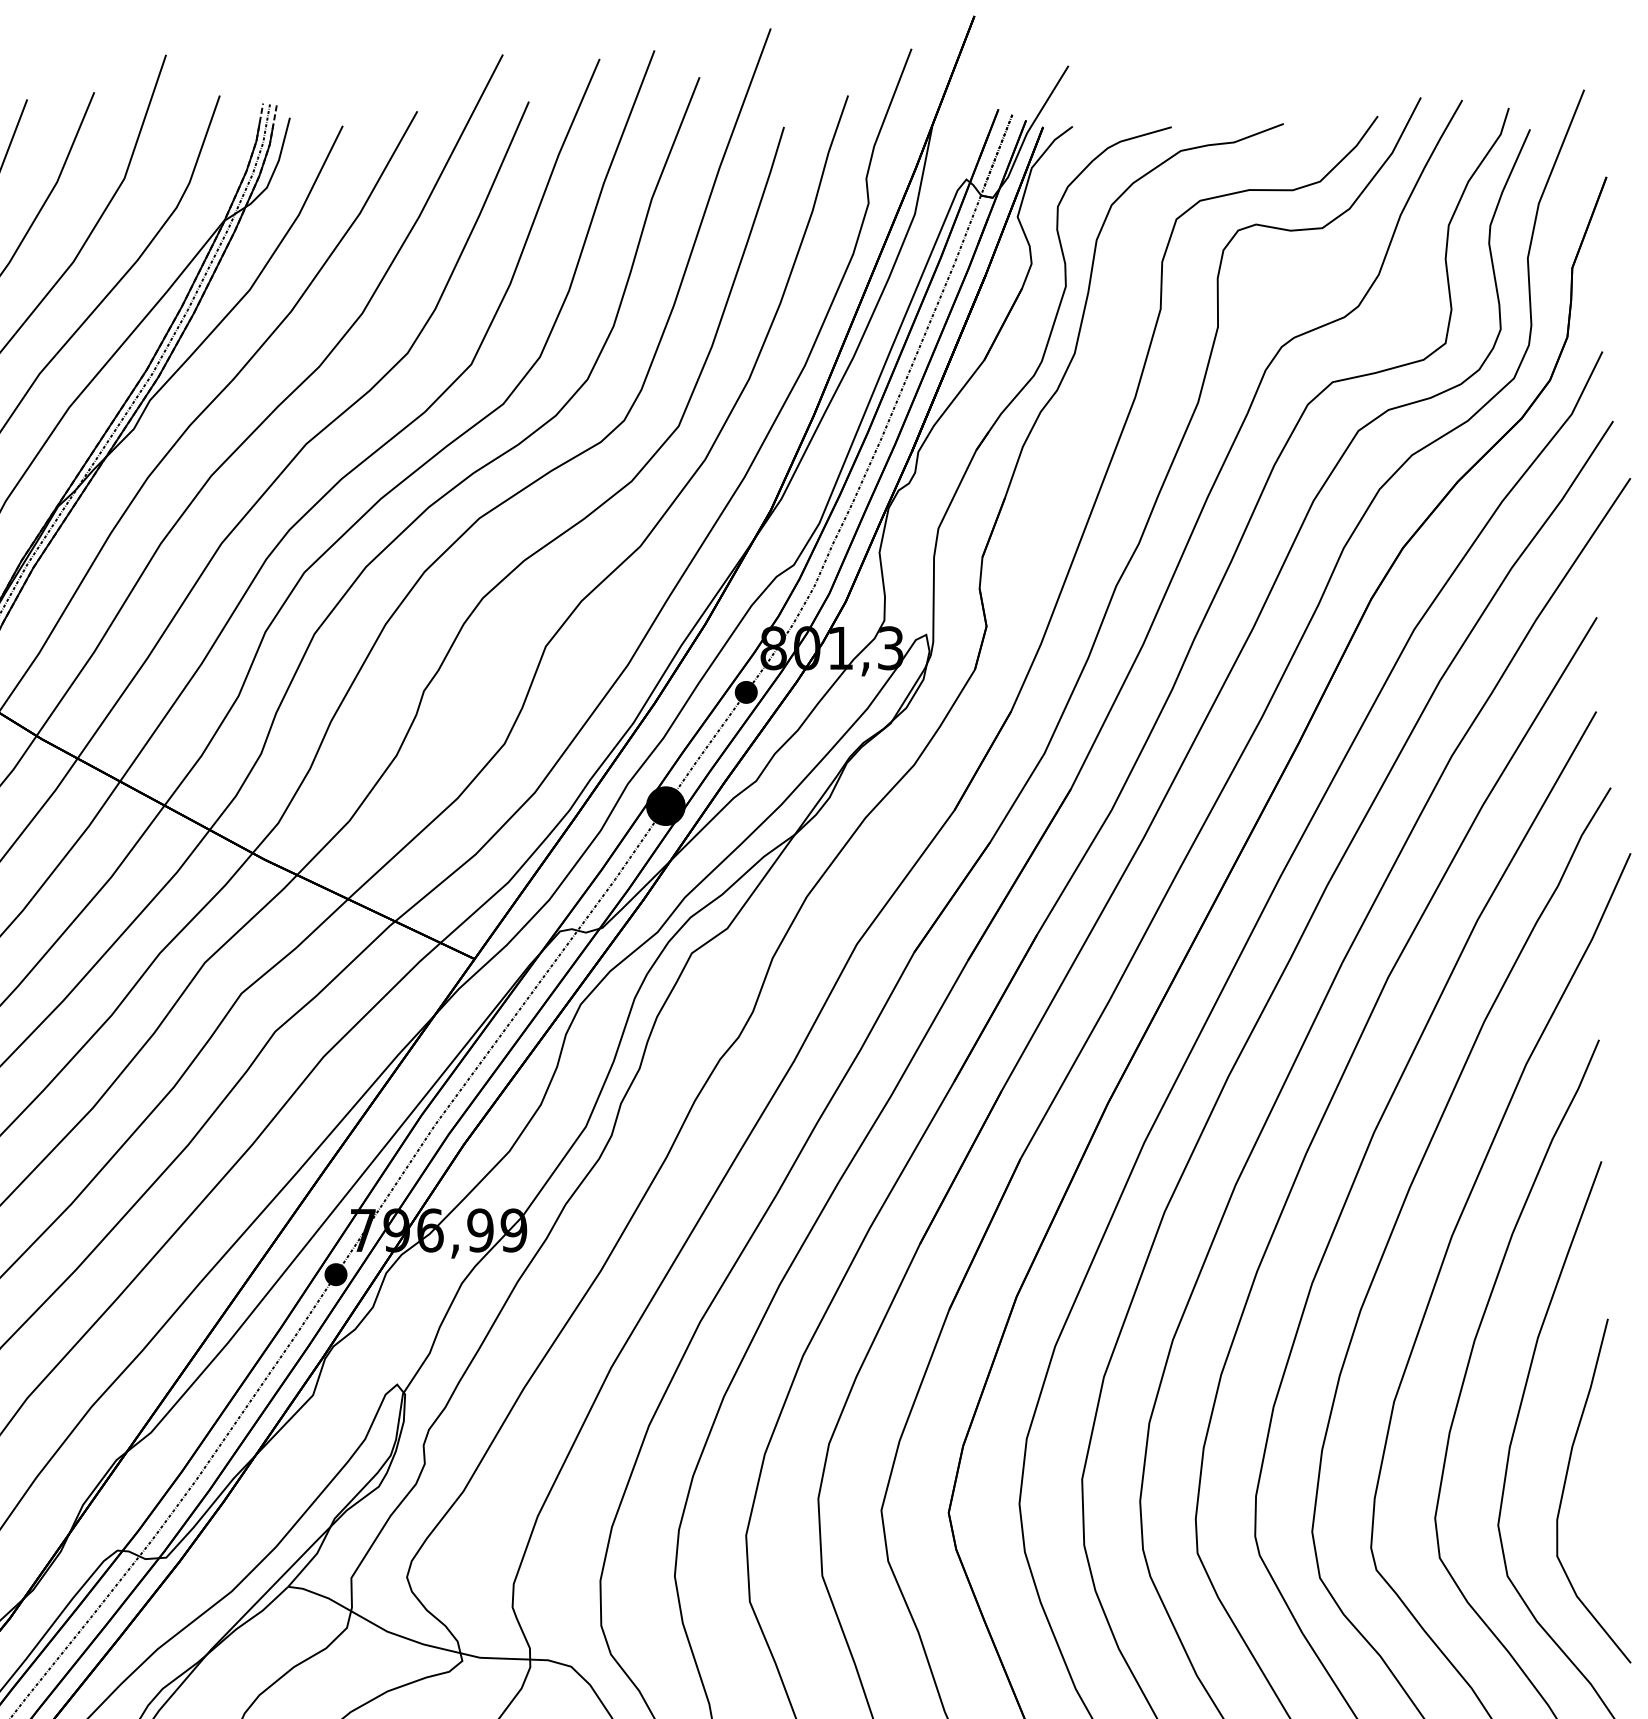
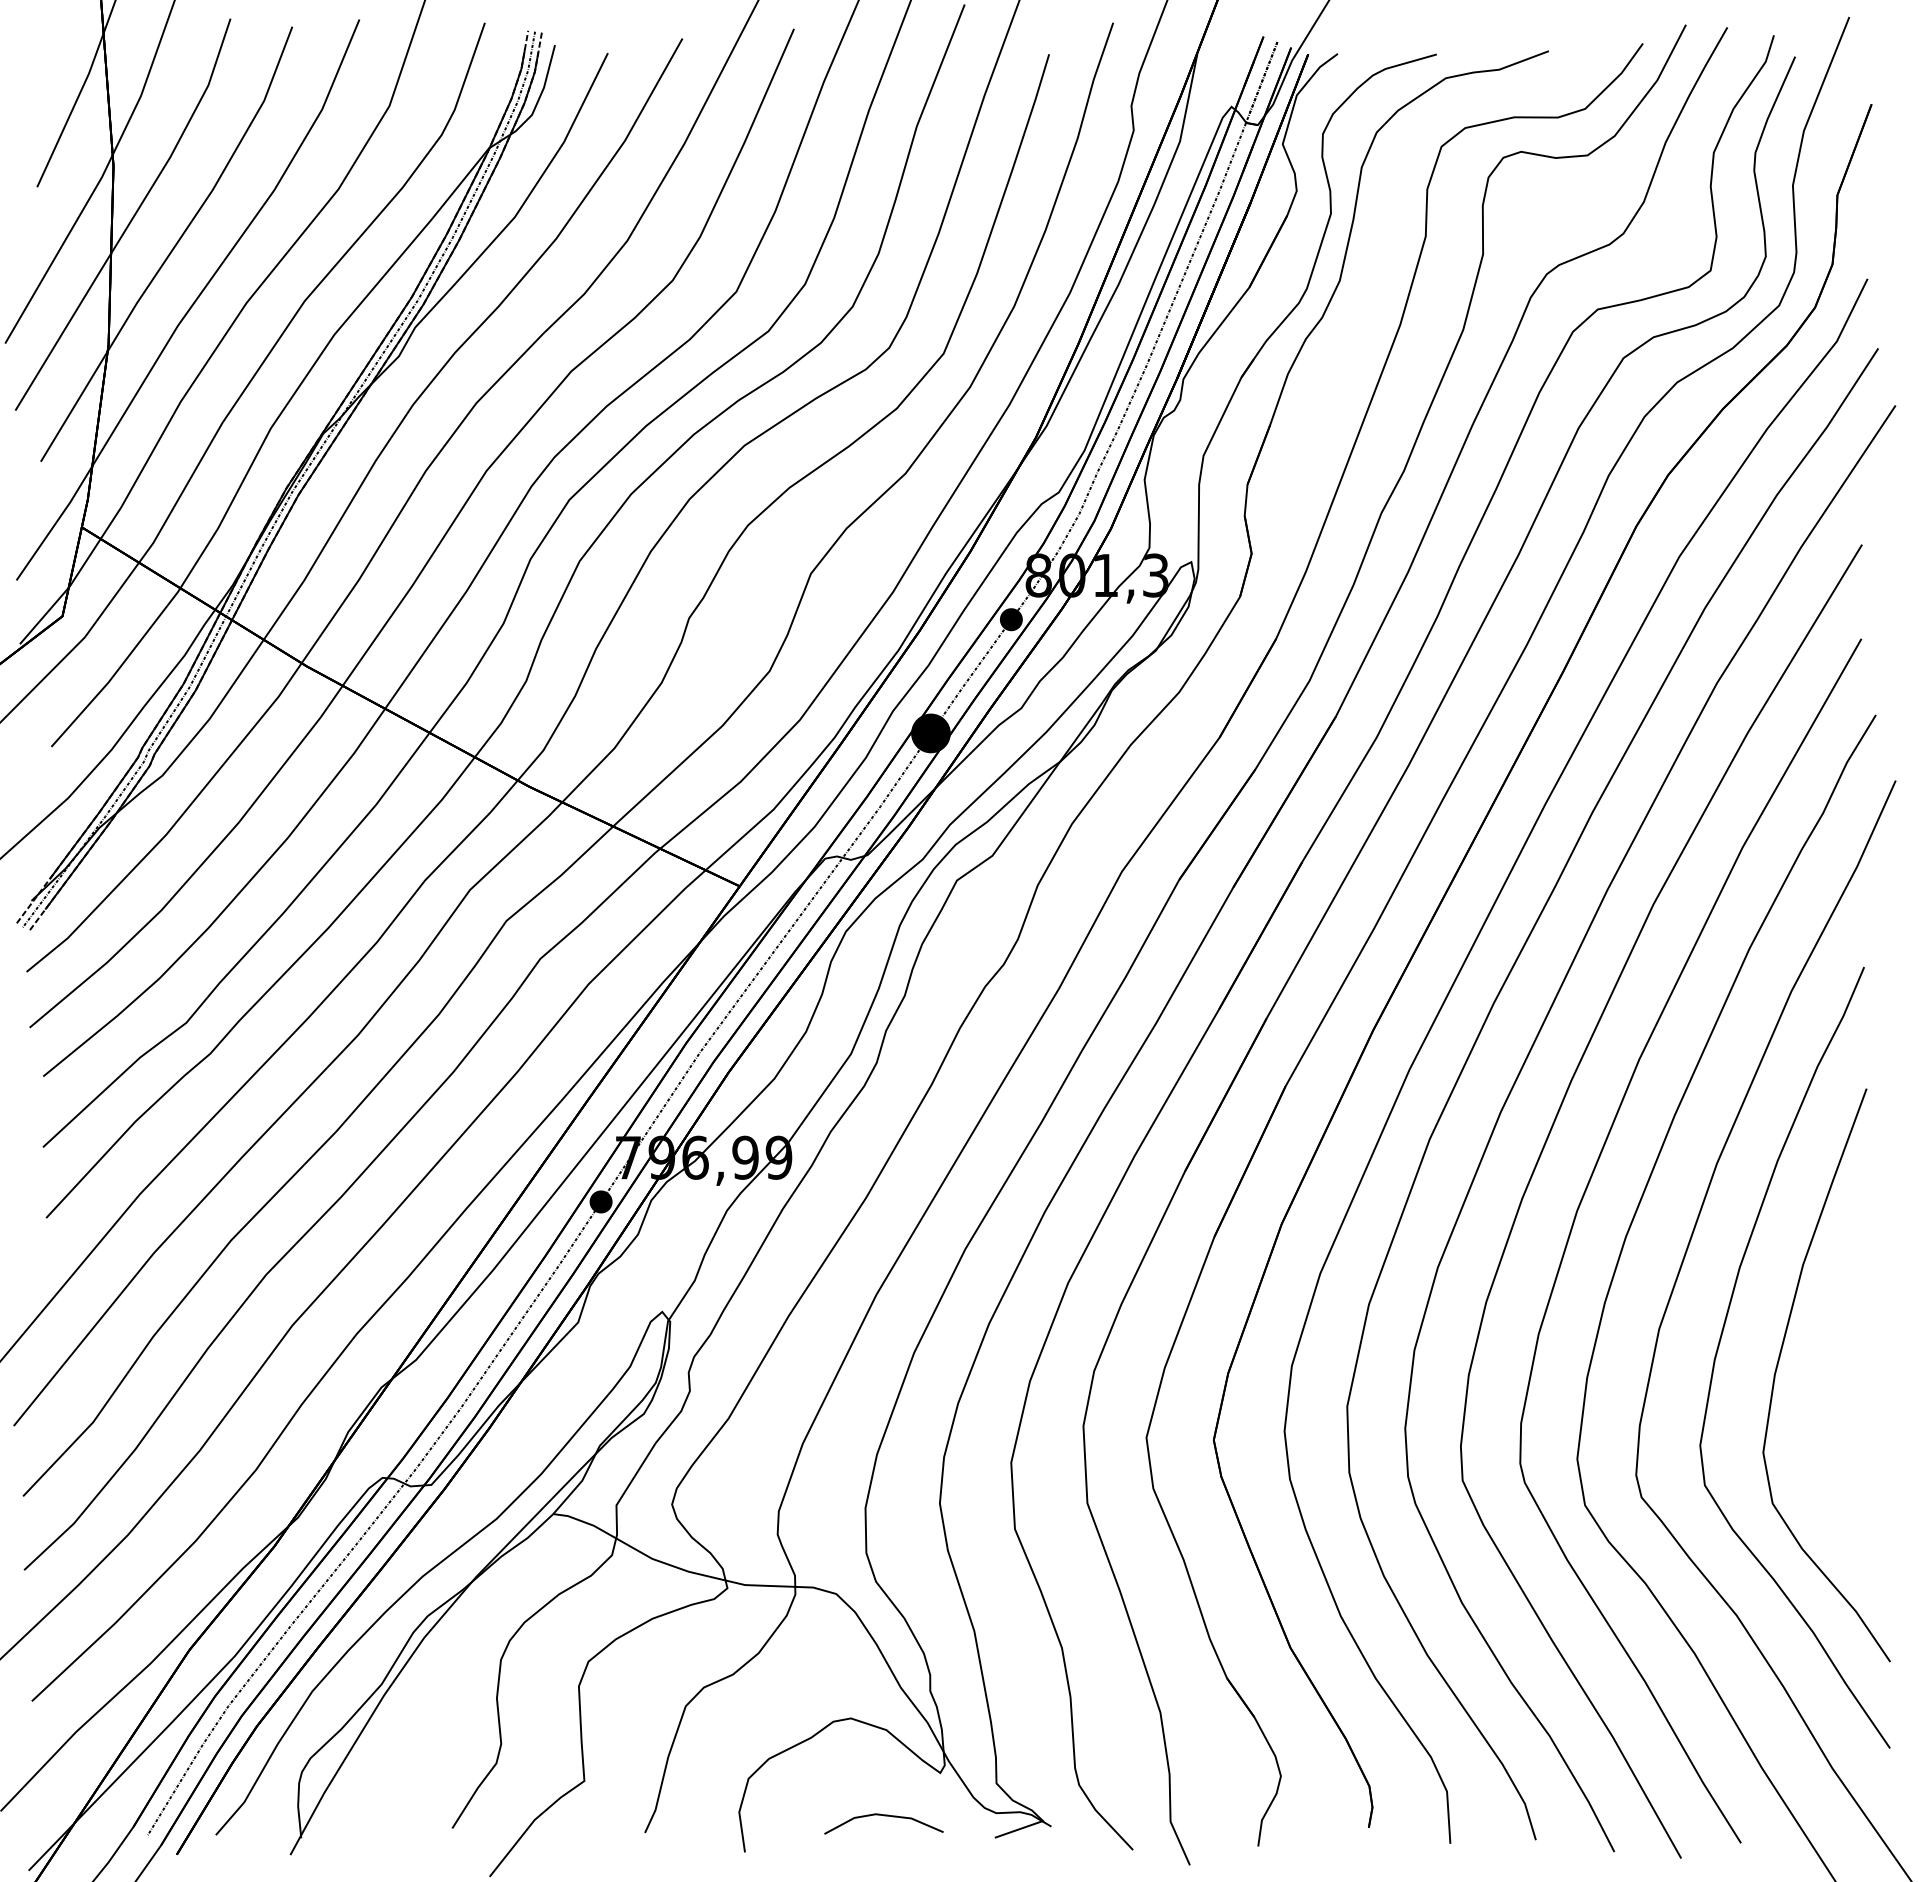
part: (1565, 1486) -> (1830, 1413), removed

